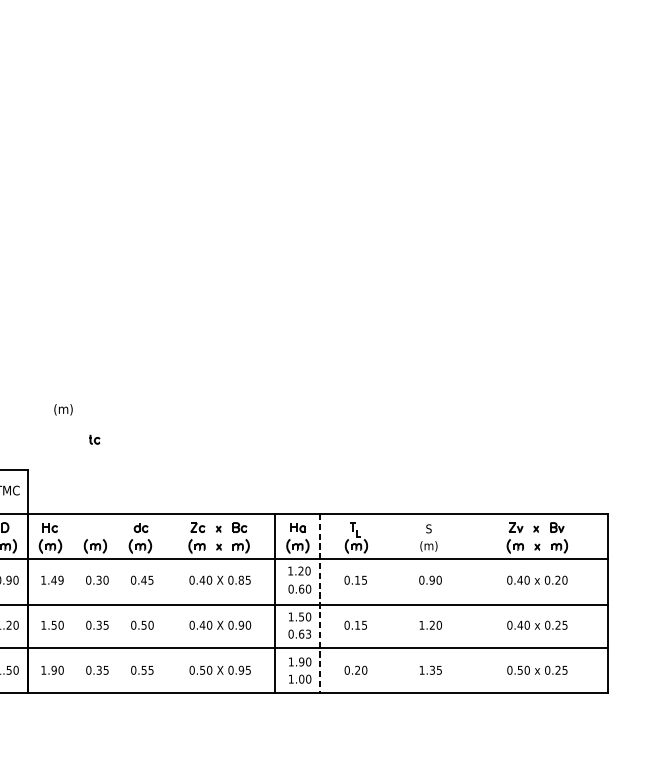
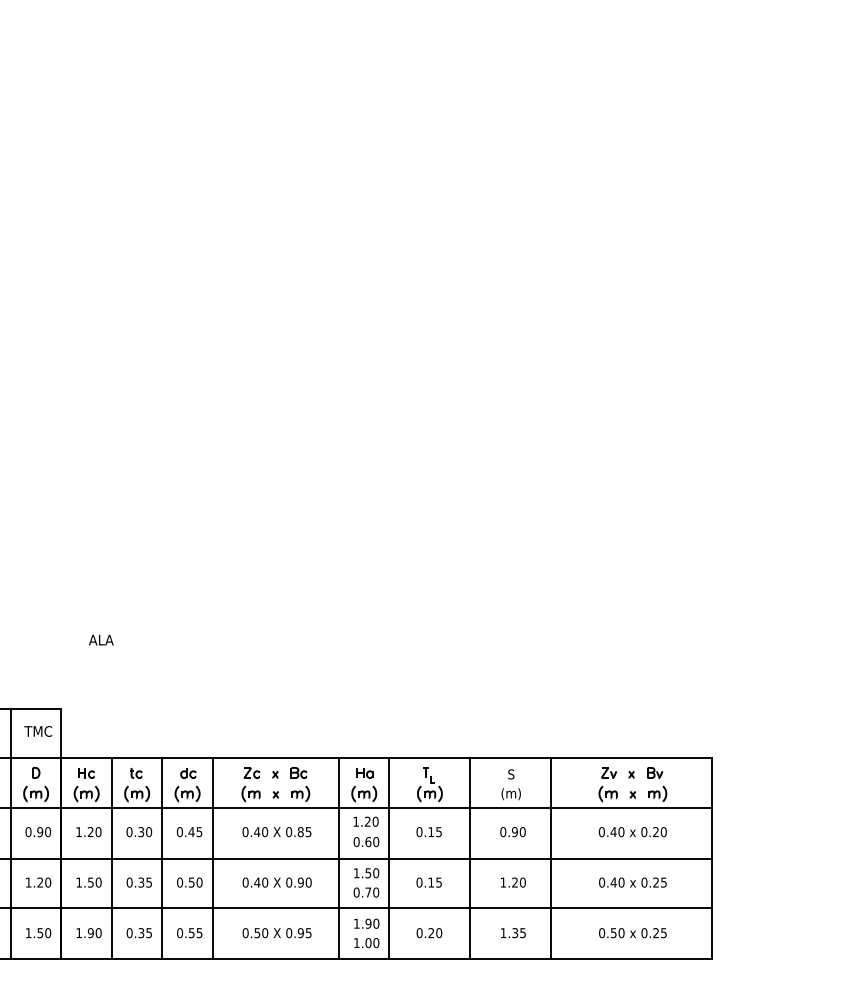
text: (63, 409) -> (101, 640), (m) -> ALA
part: (94, 439) -> (136, 773), moved
text: (57, 580) -> (94, 832), 1.49 -> 1.20
line: (72, 603) -> (111, 858), added
line: (117, 603) -> (161, 858), added
line: (162, 603) -> (212, 858), added
line: (320, 603) -> (389, 858), dashed -> solid
line: (391, 603) -> (469, 858), added
line: (463, 603) -> (550, 858), added
text: (305, 634) -> (372, 892), 0.63 -> 0.70

